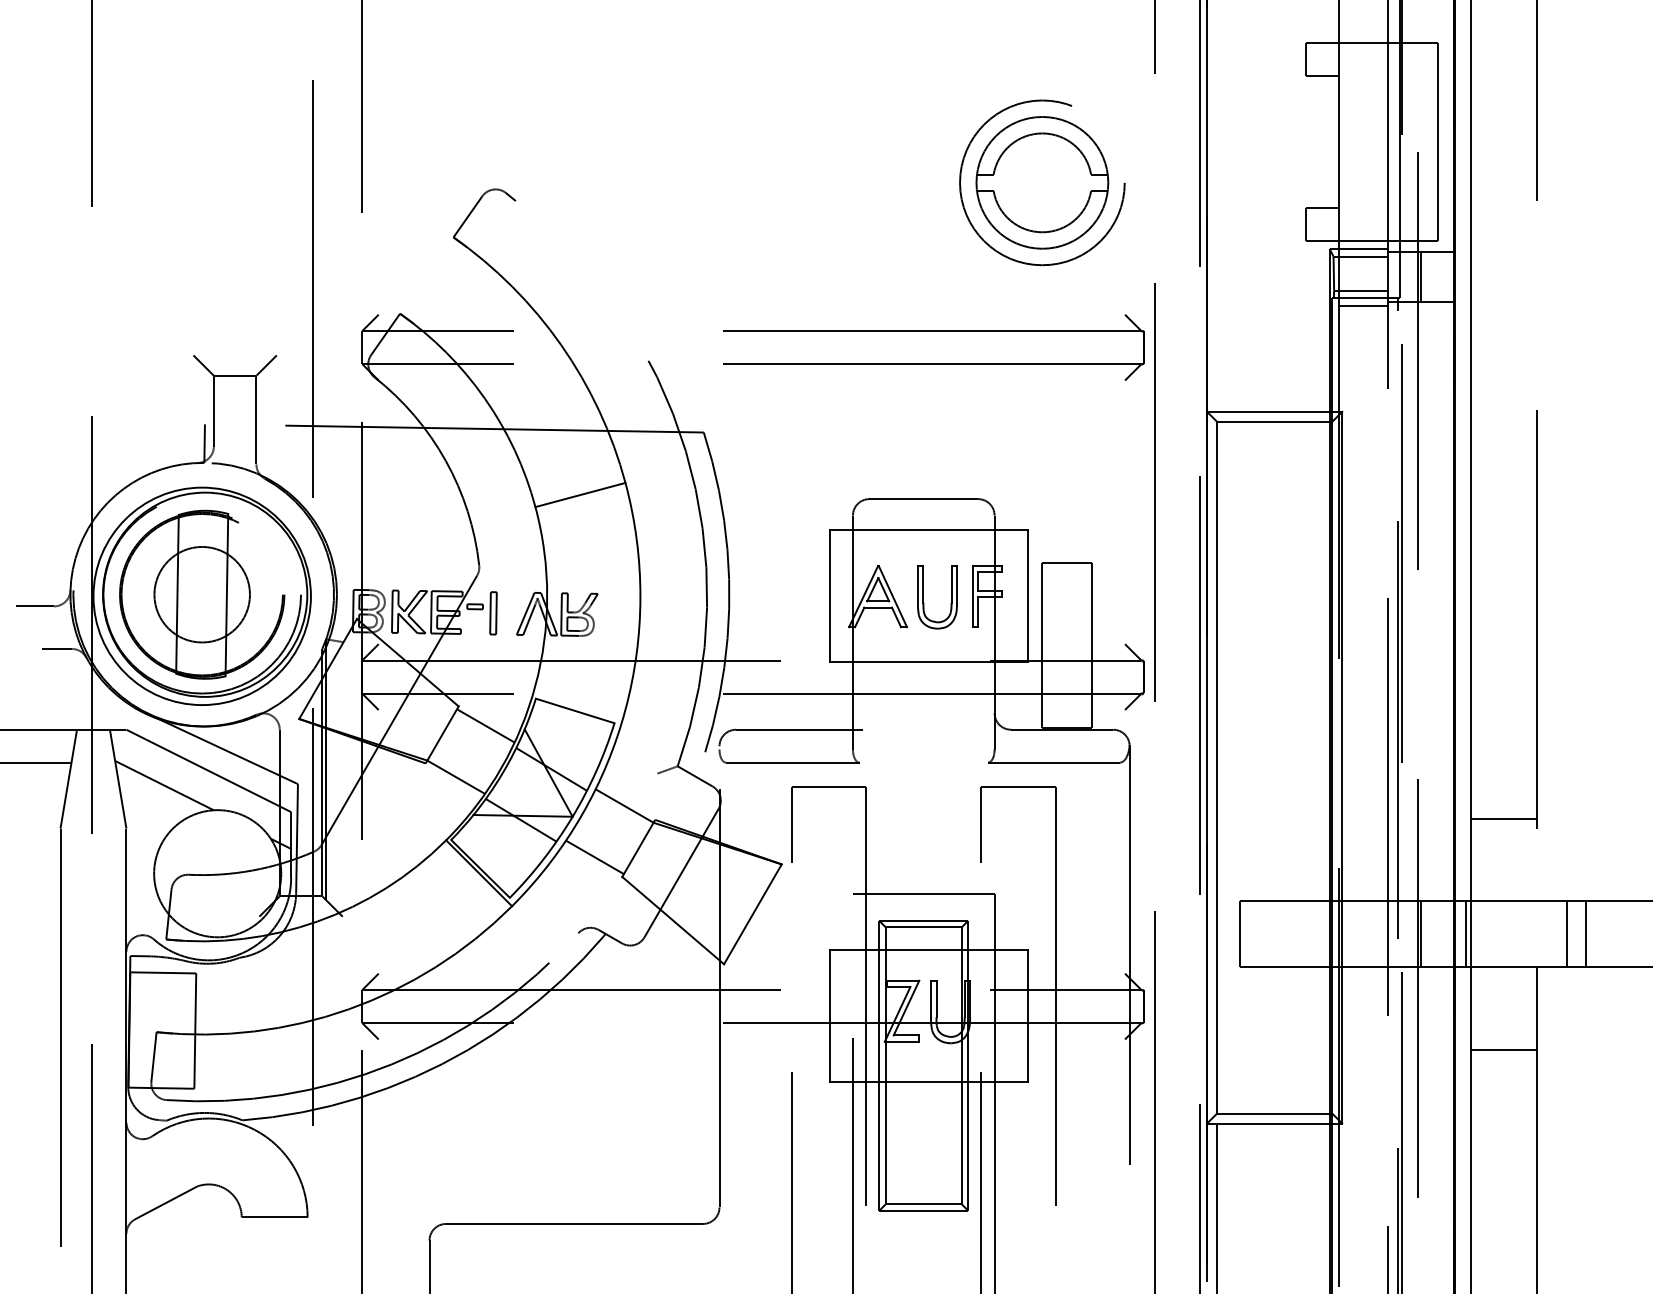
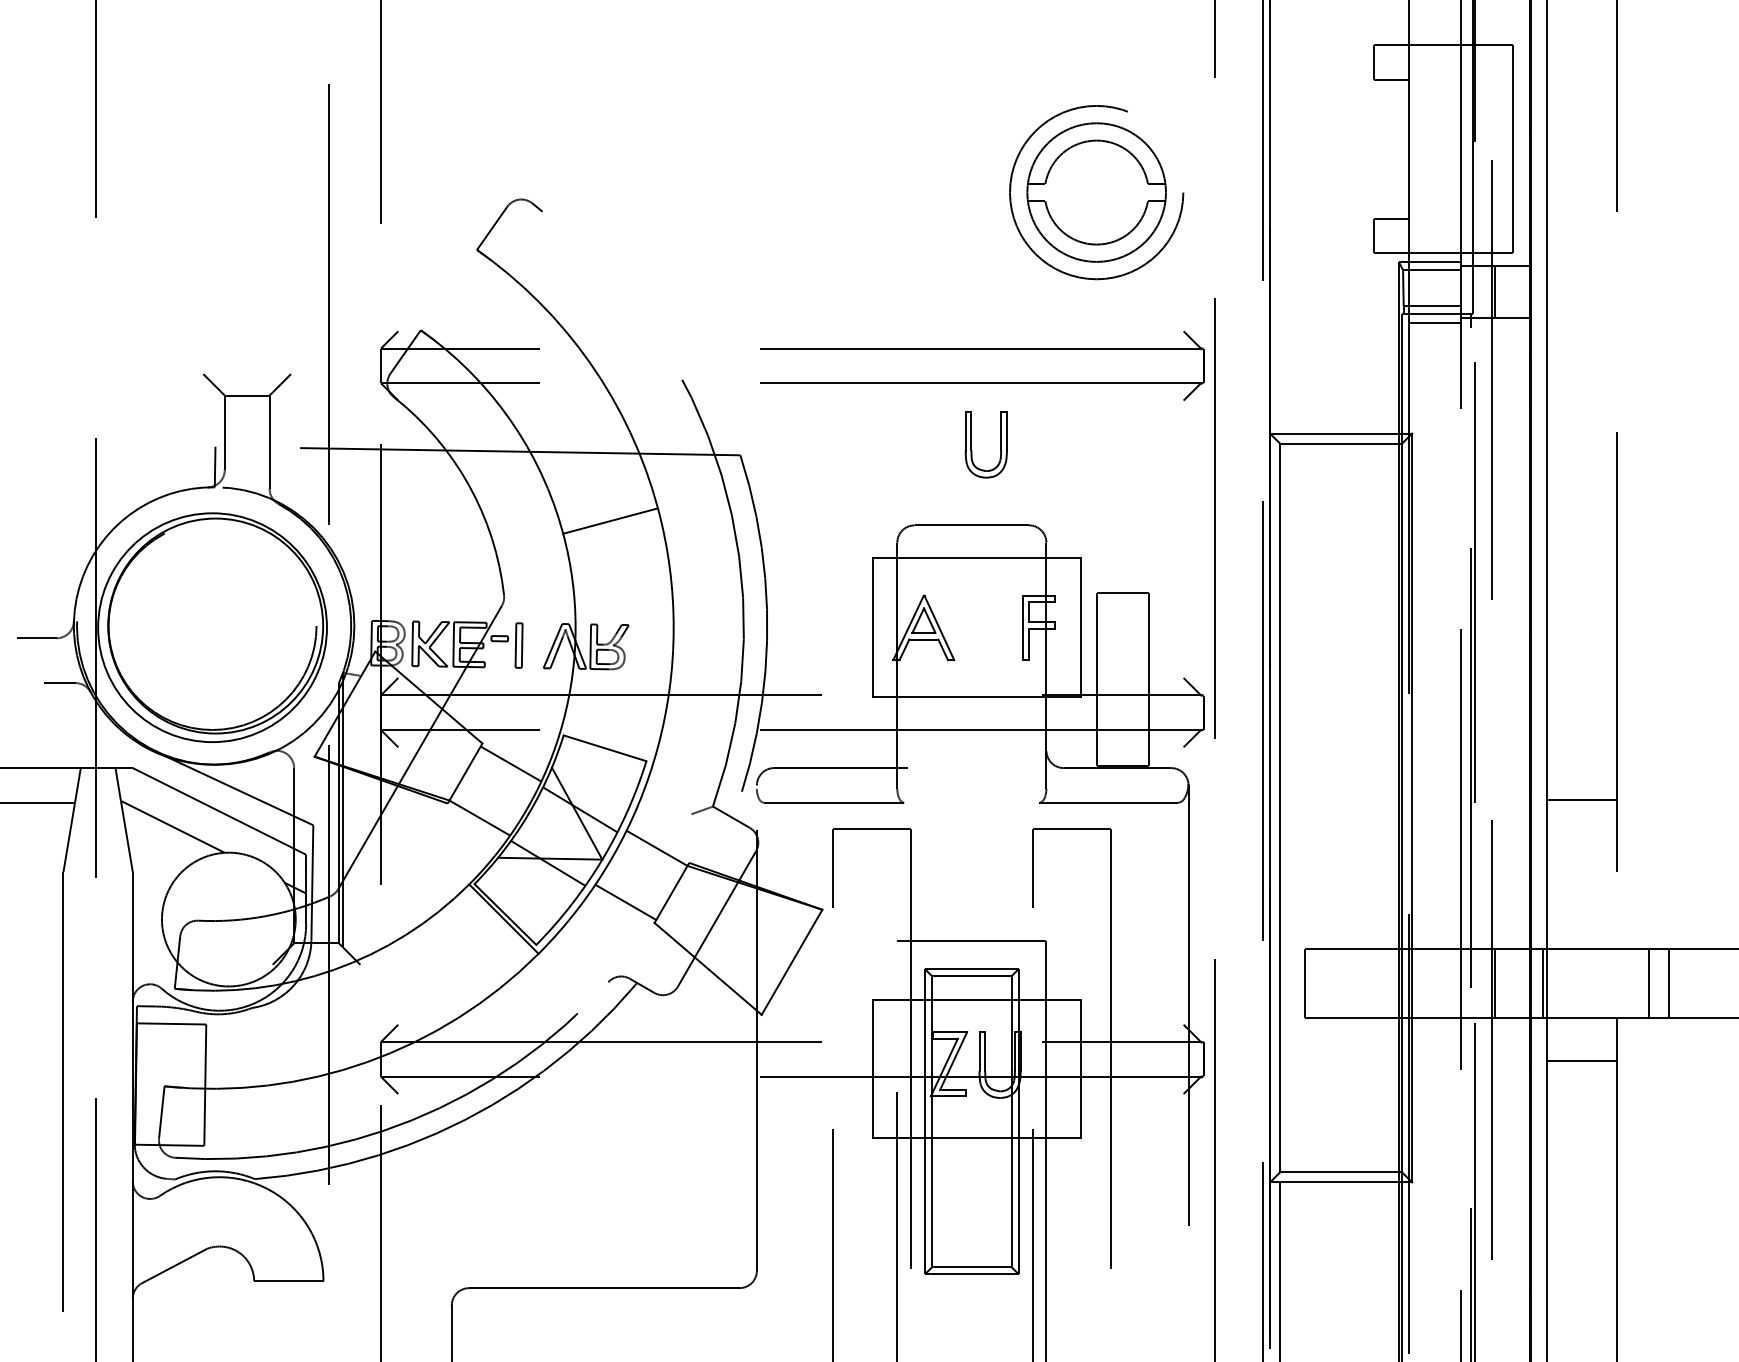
part: (202, 594) -> (212, 625), removed
part: (923, 597) -> (971, 444), moved
line: (1503, 818) -> (1581, 799), moved
line: (1503, 1049) -> (1581, 1060), moved

